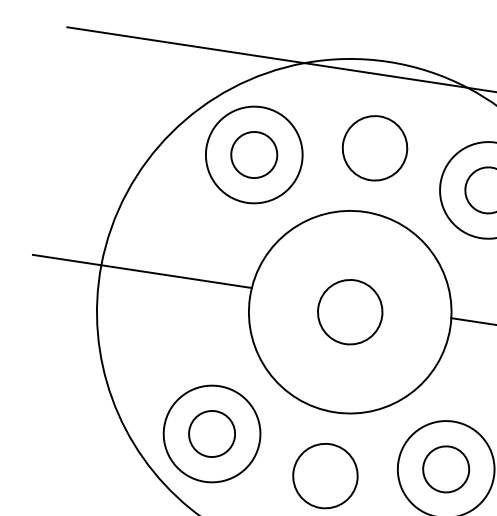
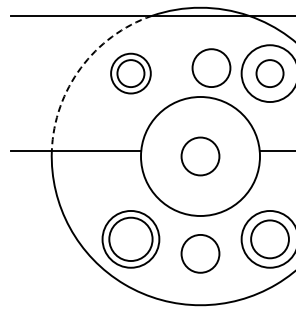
arc: (170, 131) -> (80, 67), solid -> dashed
circle: (375, 147) -> (211, 67), moved
circle: (253, 154) -> (130, 73), size x0.7
circle: (211, 432) -> (130, 238), size x1.6
circle: (445, 467) -> (269, 238), size x1.4

